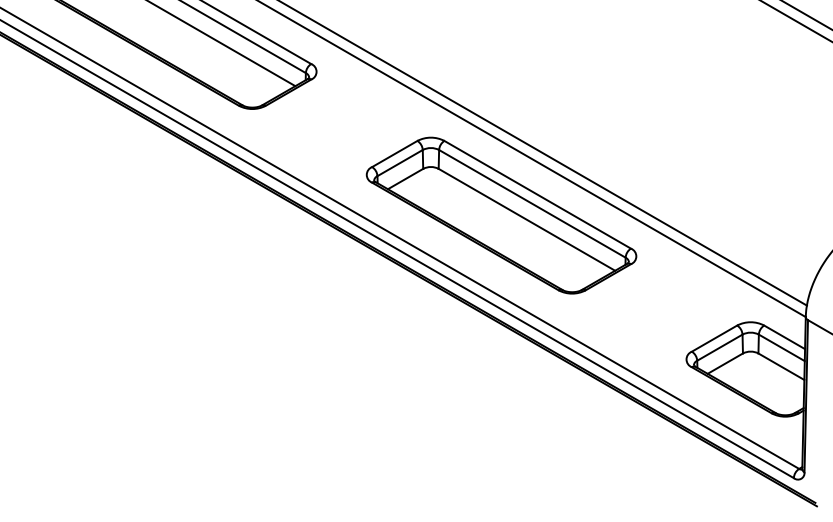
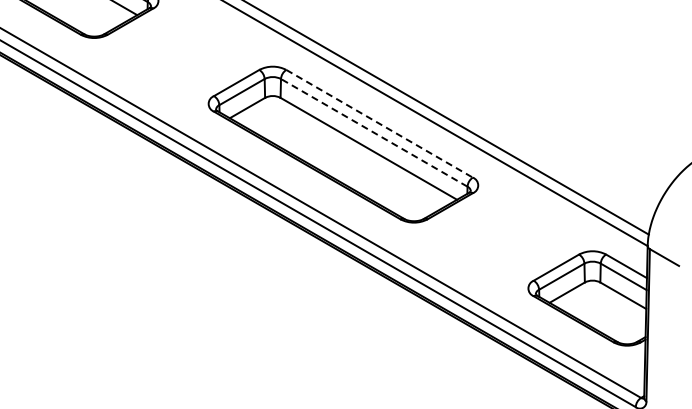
line: (537, 194) -> (379, 123), solid -> dashed
line: (532, 203) -> (374, 132), solid -> dashed

